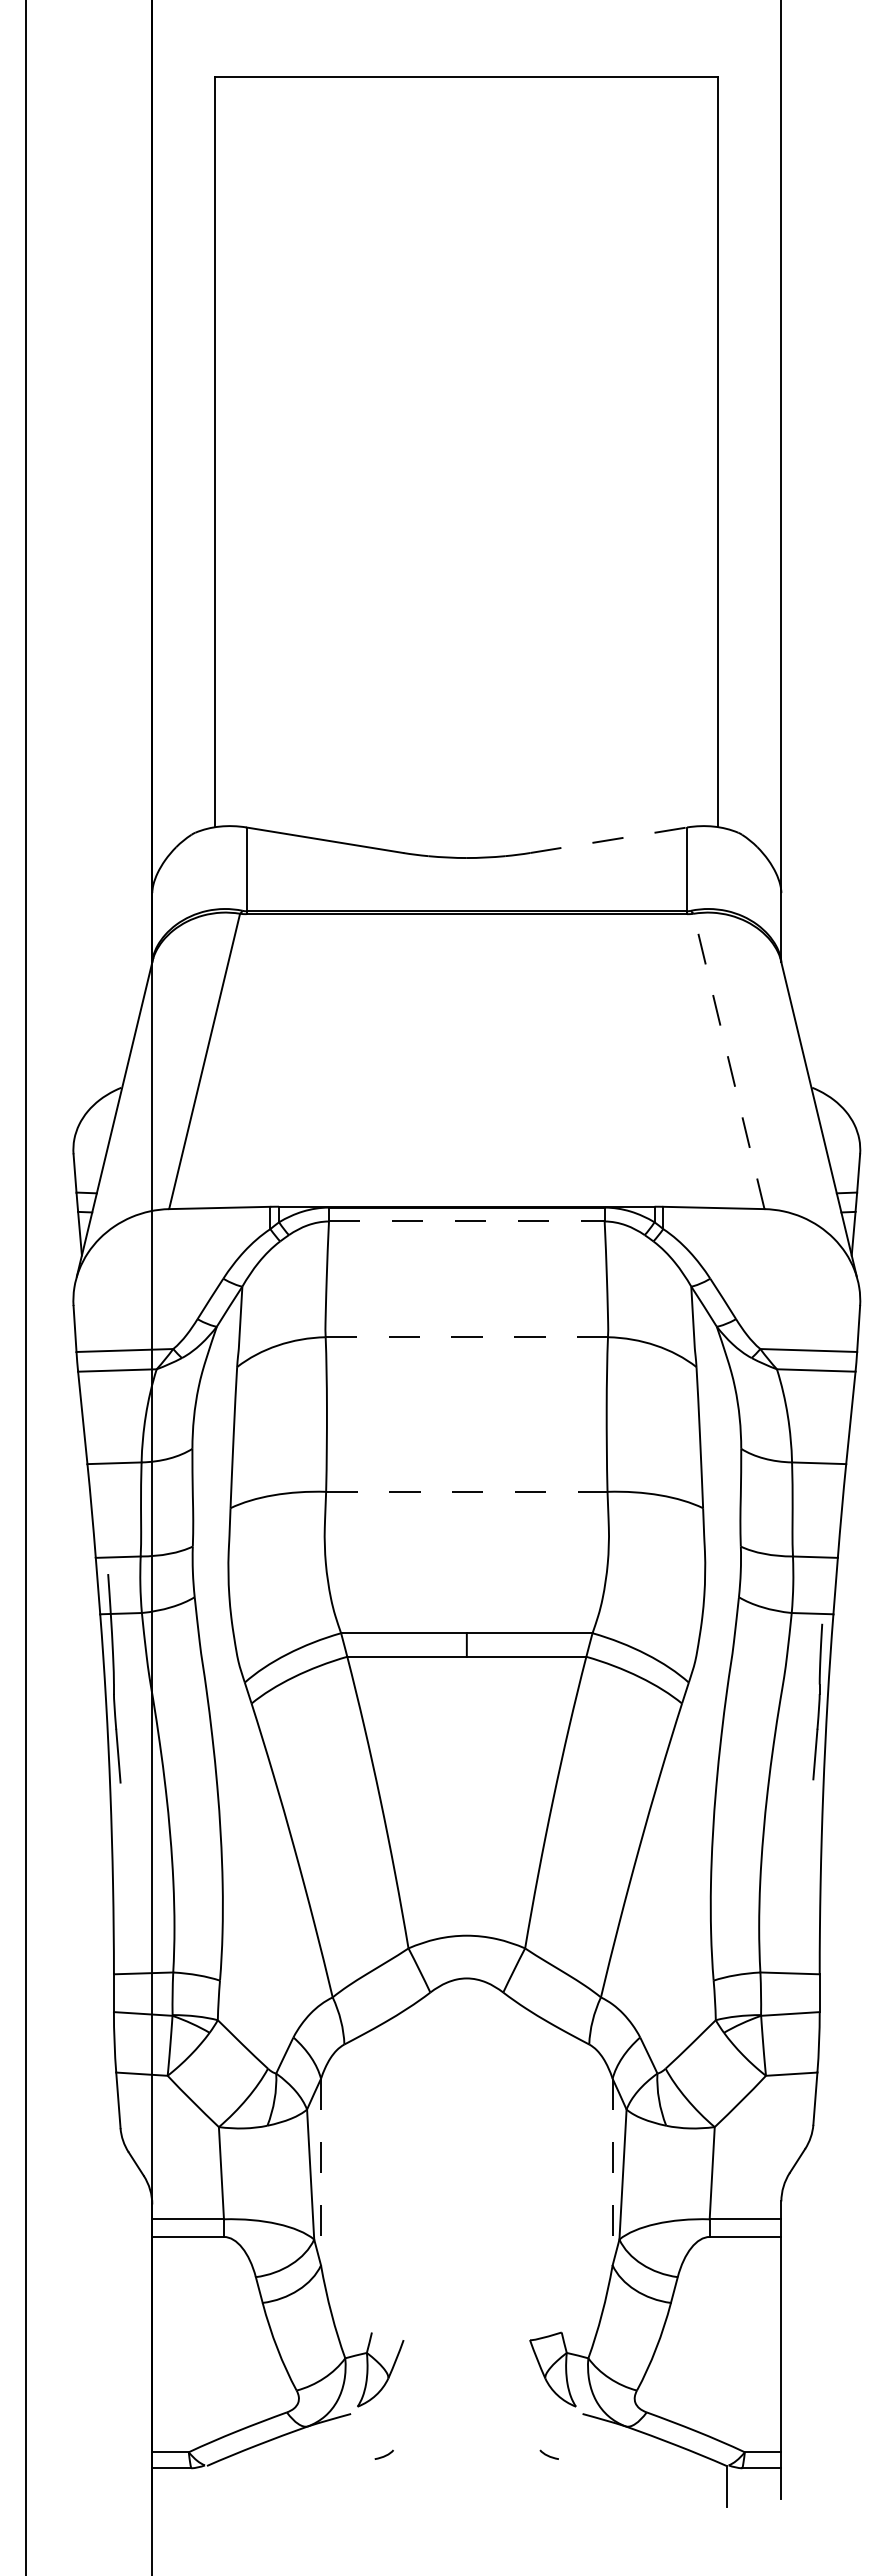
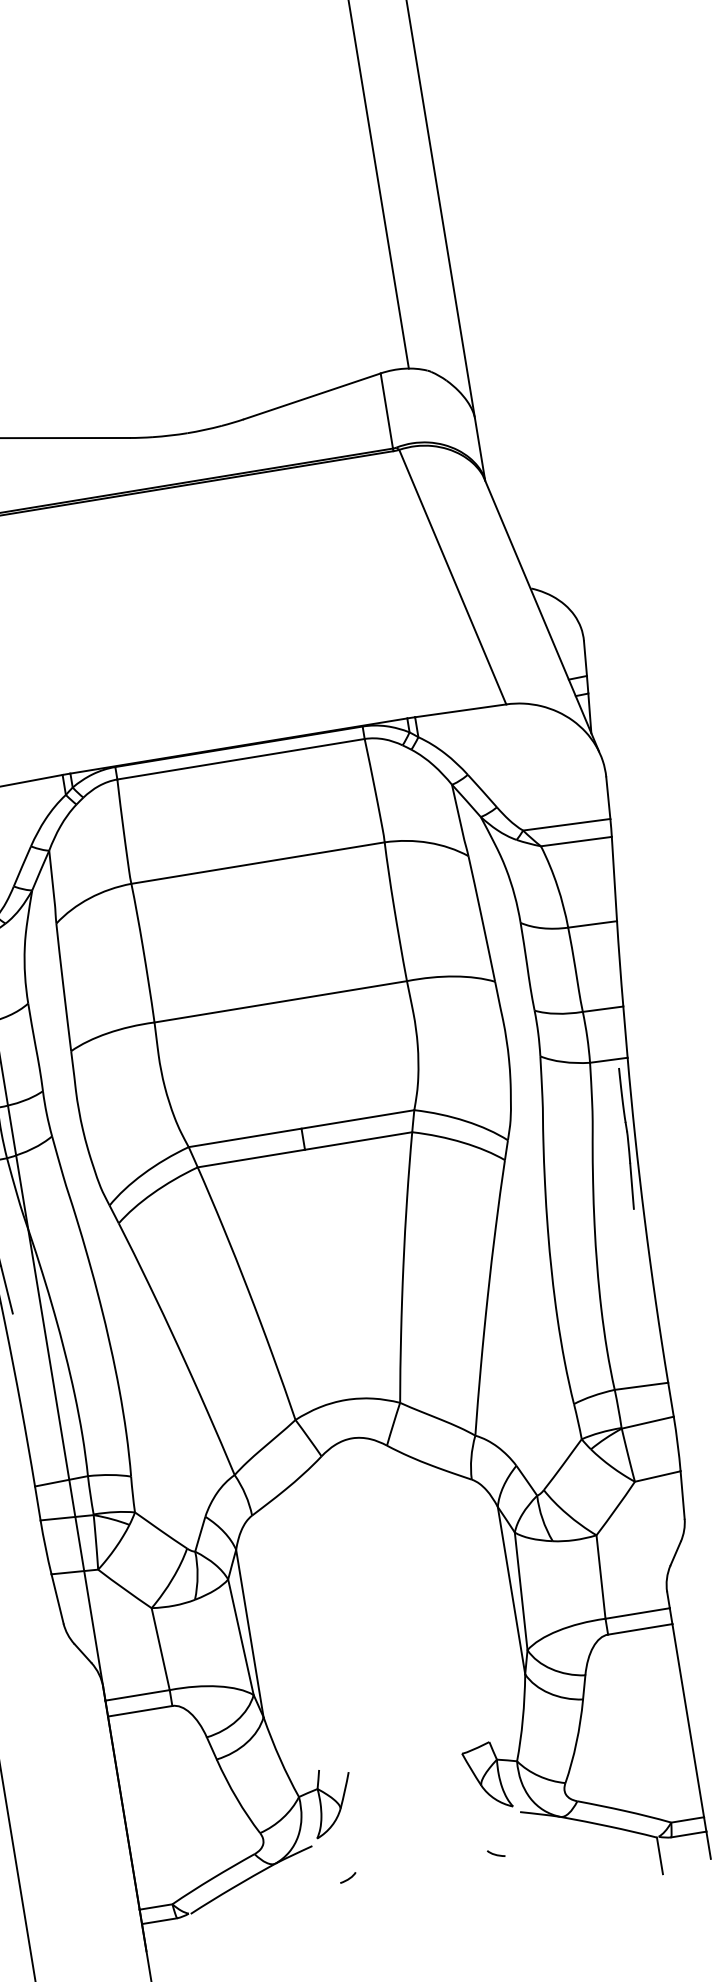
line: (609, 840) -> (313, 396), dashed -> solid
line: (729, 1061) -> (453, 577), dashed -> solid
line: (466, 1221) -> (240, 759), dashed -> solid
line: (467, 1337) -> (258, 863), dashed -> solid
line: (466, 1491) -> (280, 1001), dashed -> solid
line: (321, 2172) -> (250, 1633), dashed -> solid
line: (612, 2172) -> (511, 1591), dashed -> solid

